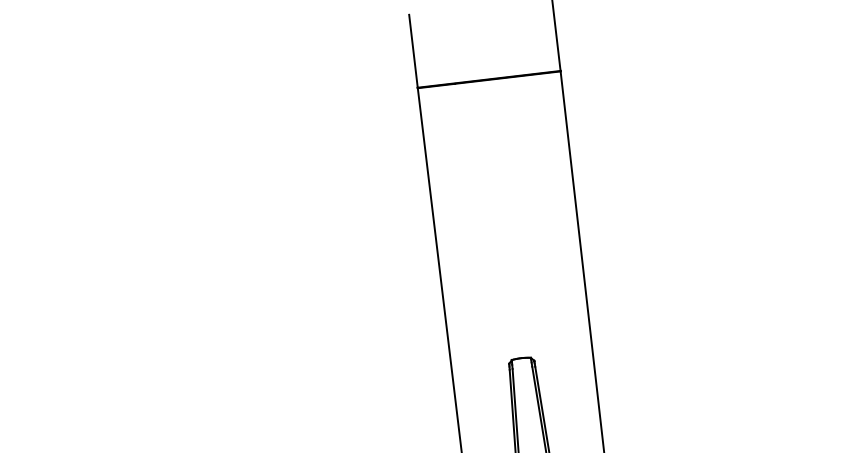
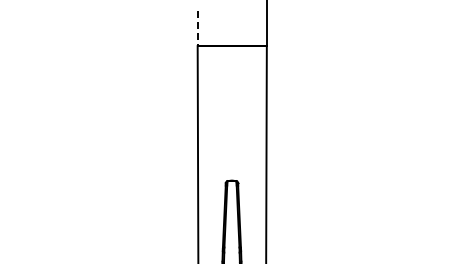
line: (413, 51) -> (197, 28), solid -> dashed

